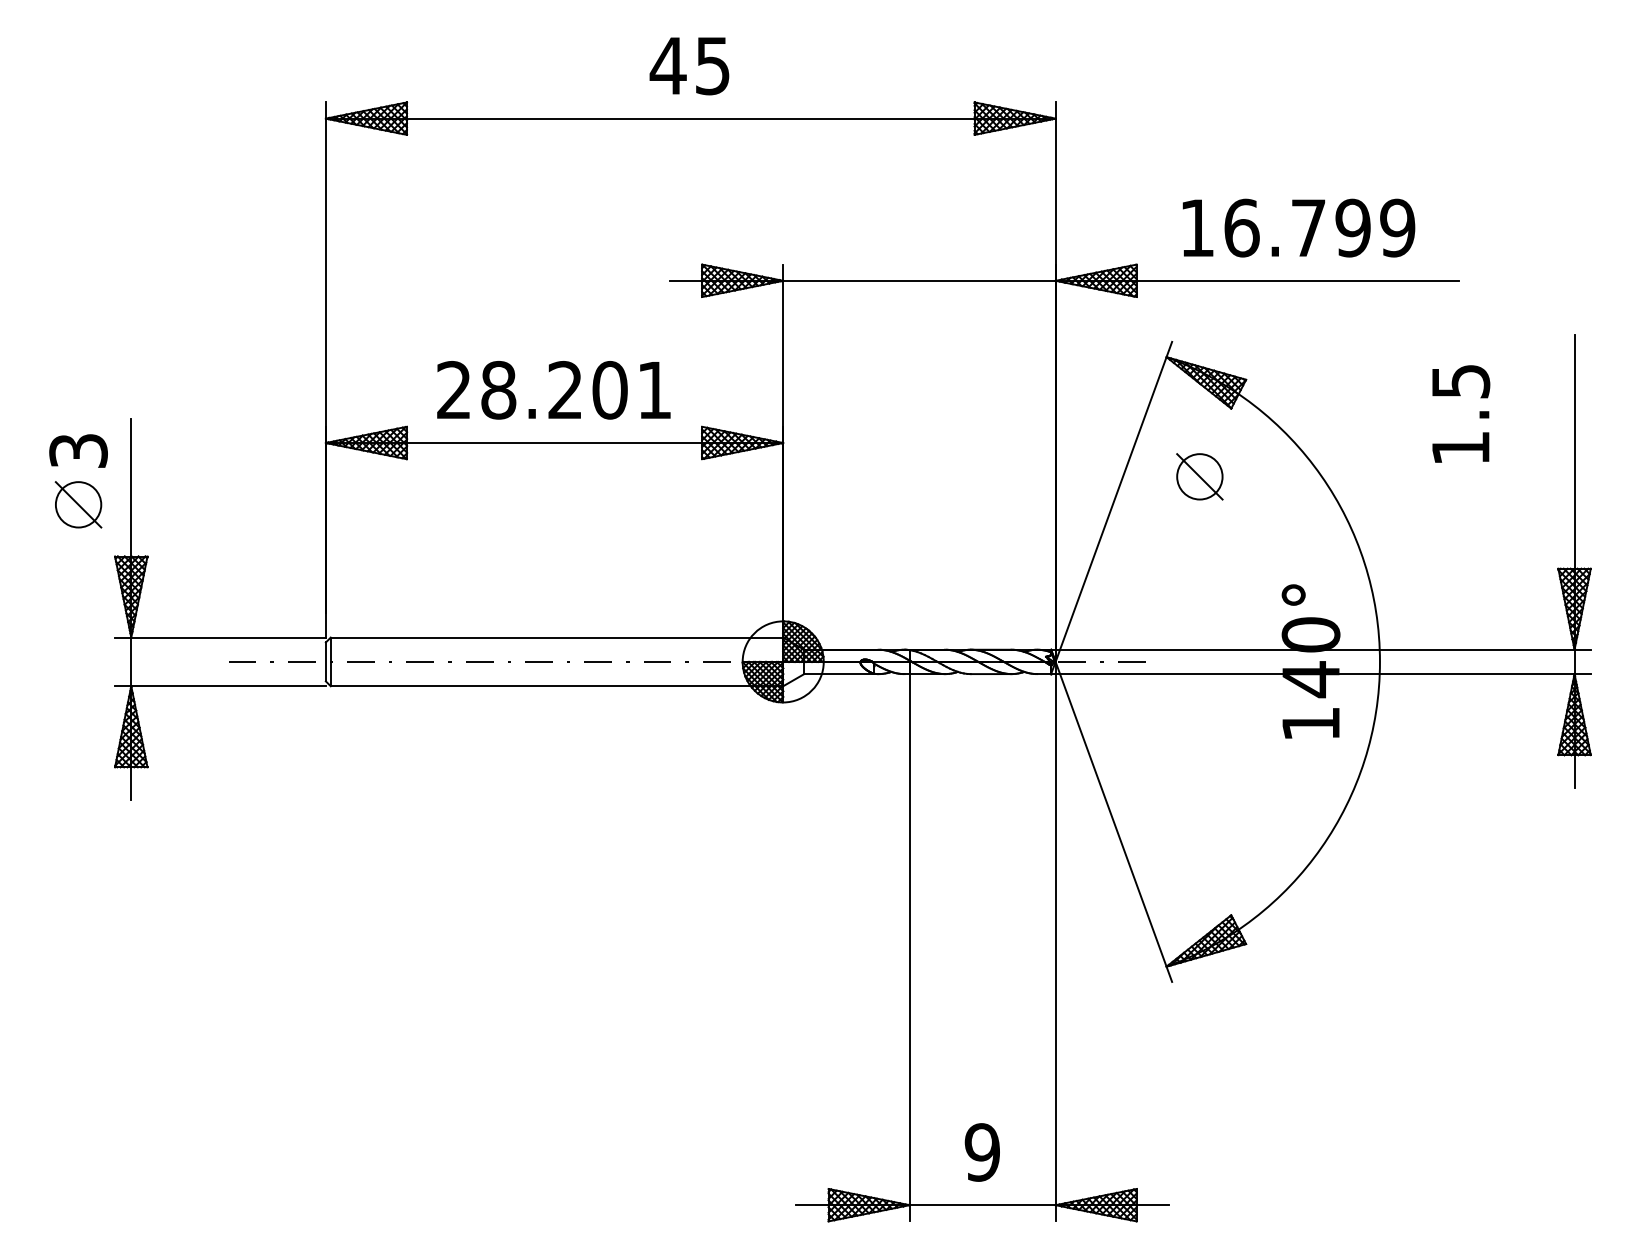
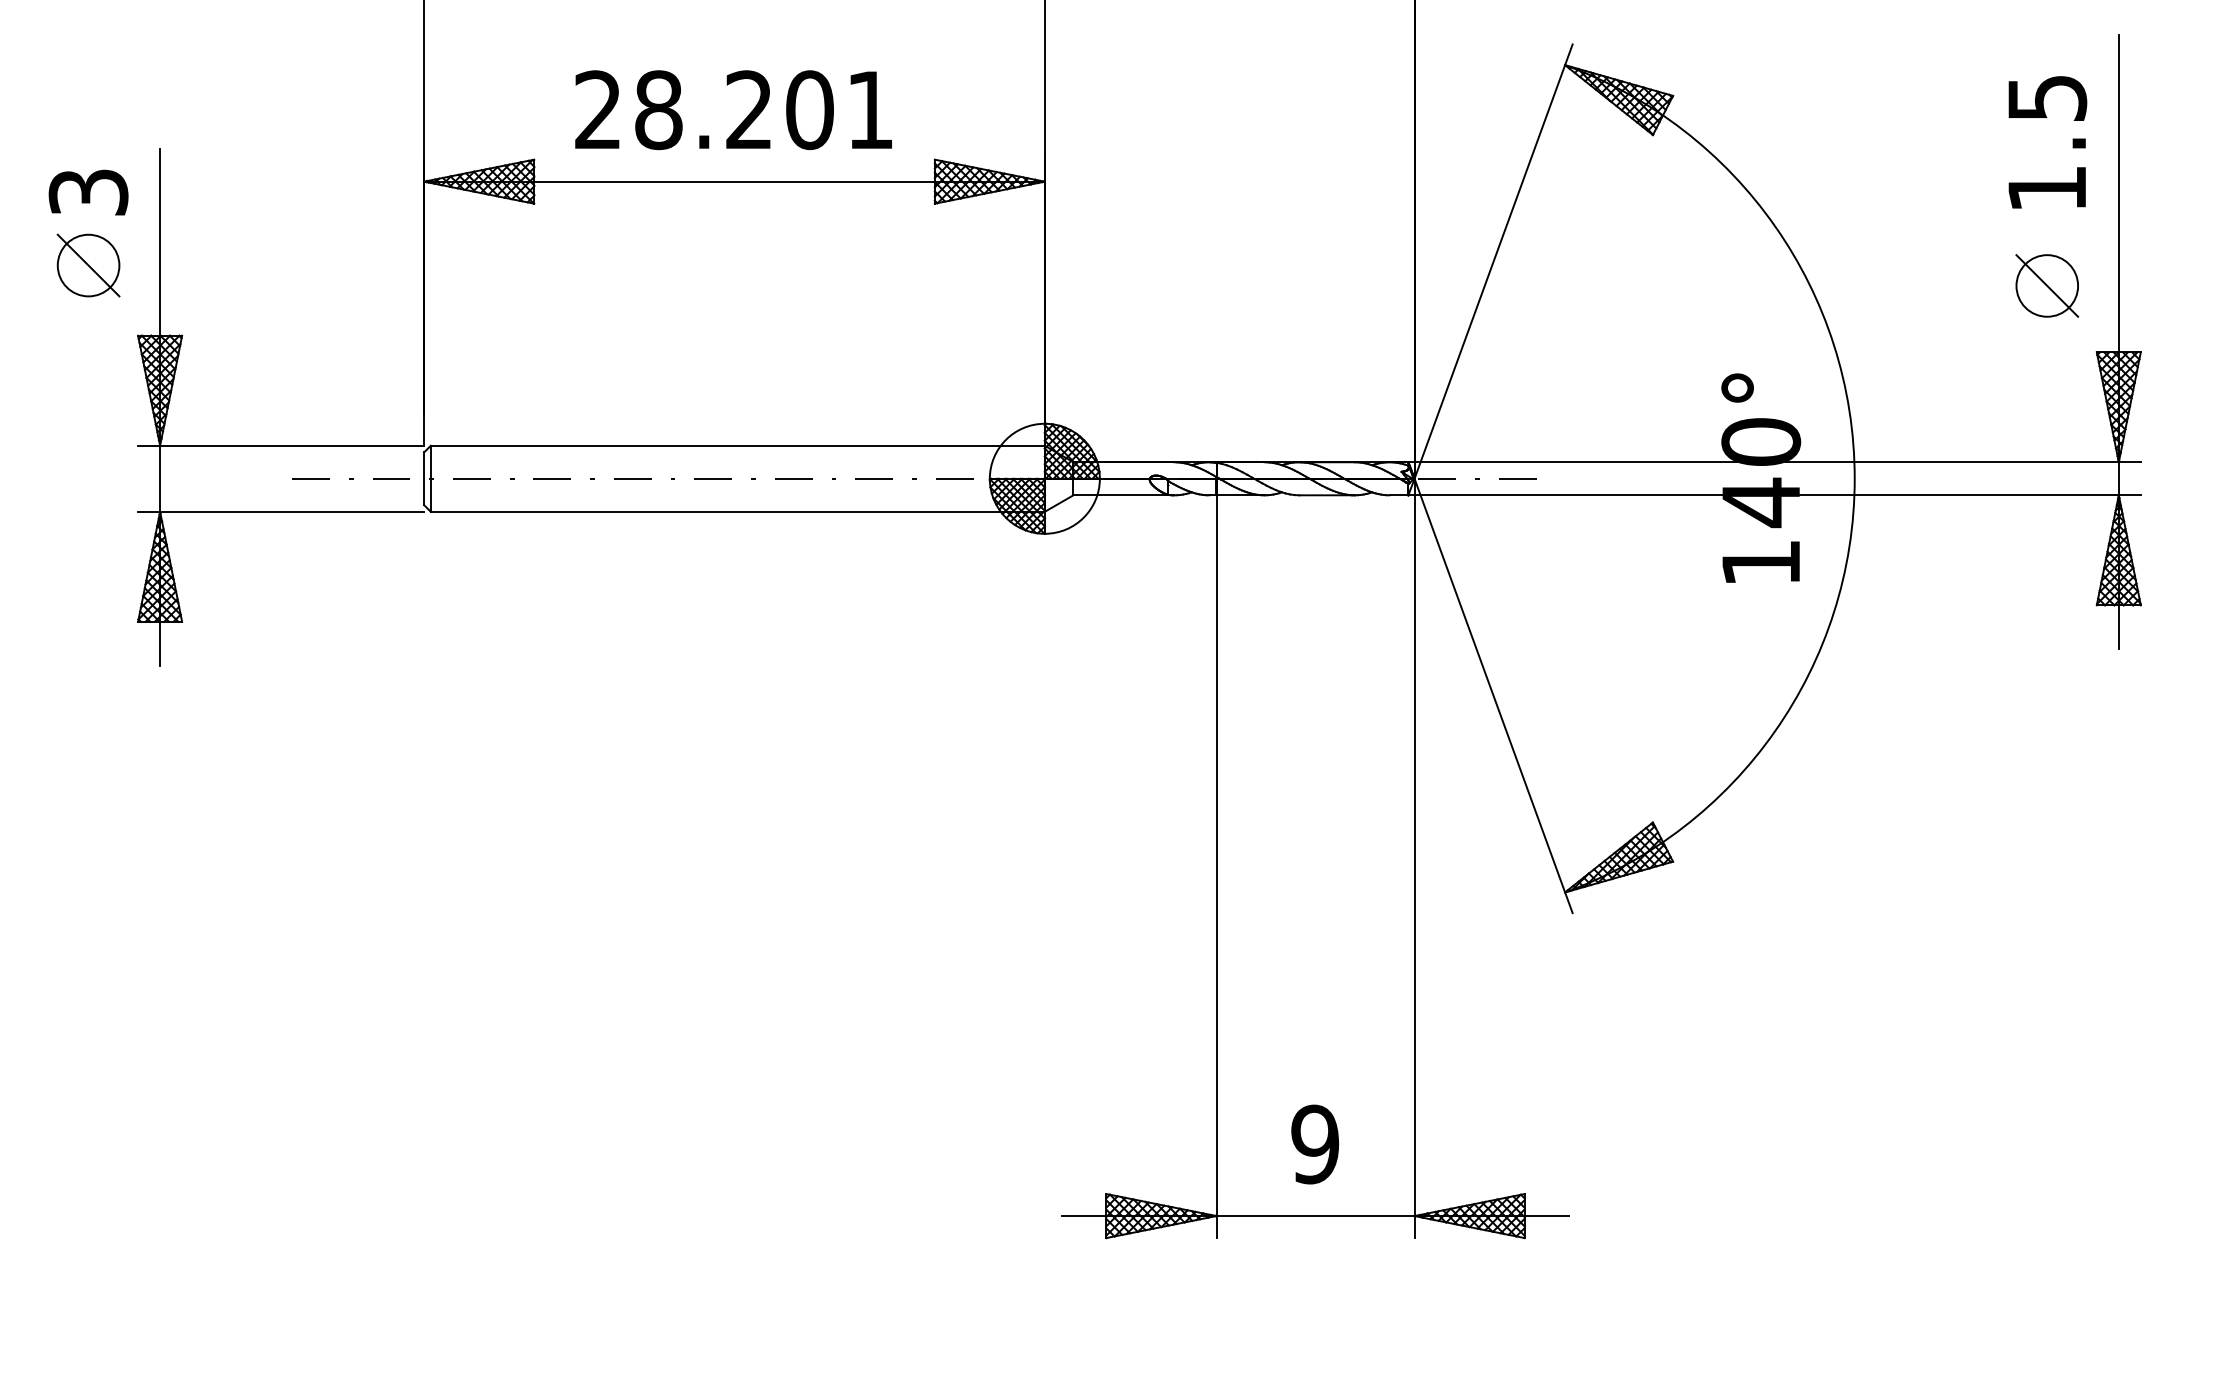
text: (1461, 413) -> (2048, 141), moved
part: (1199, 476) -> (2046, 285), moved

